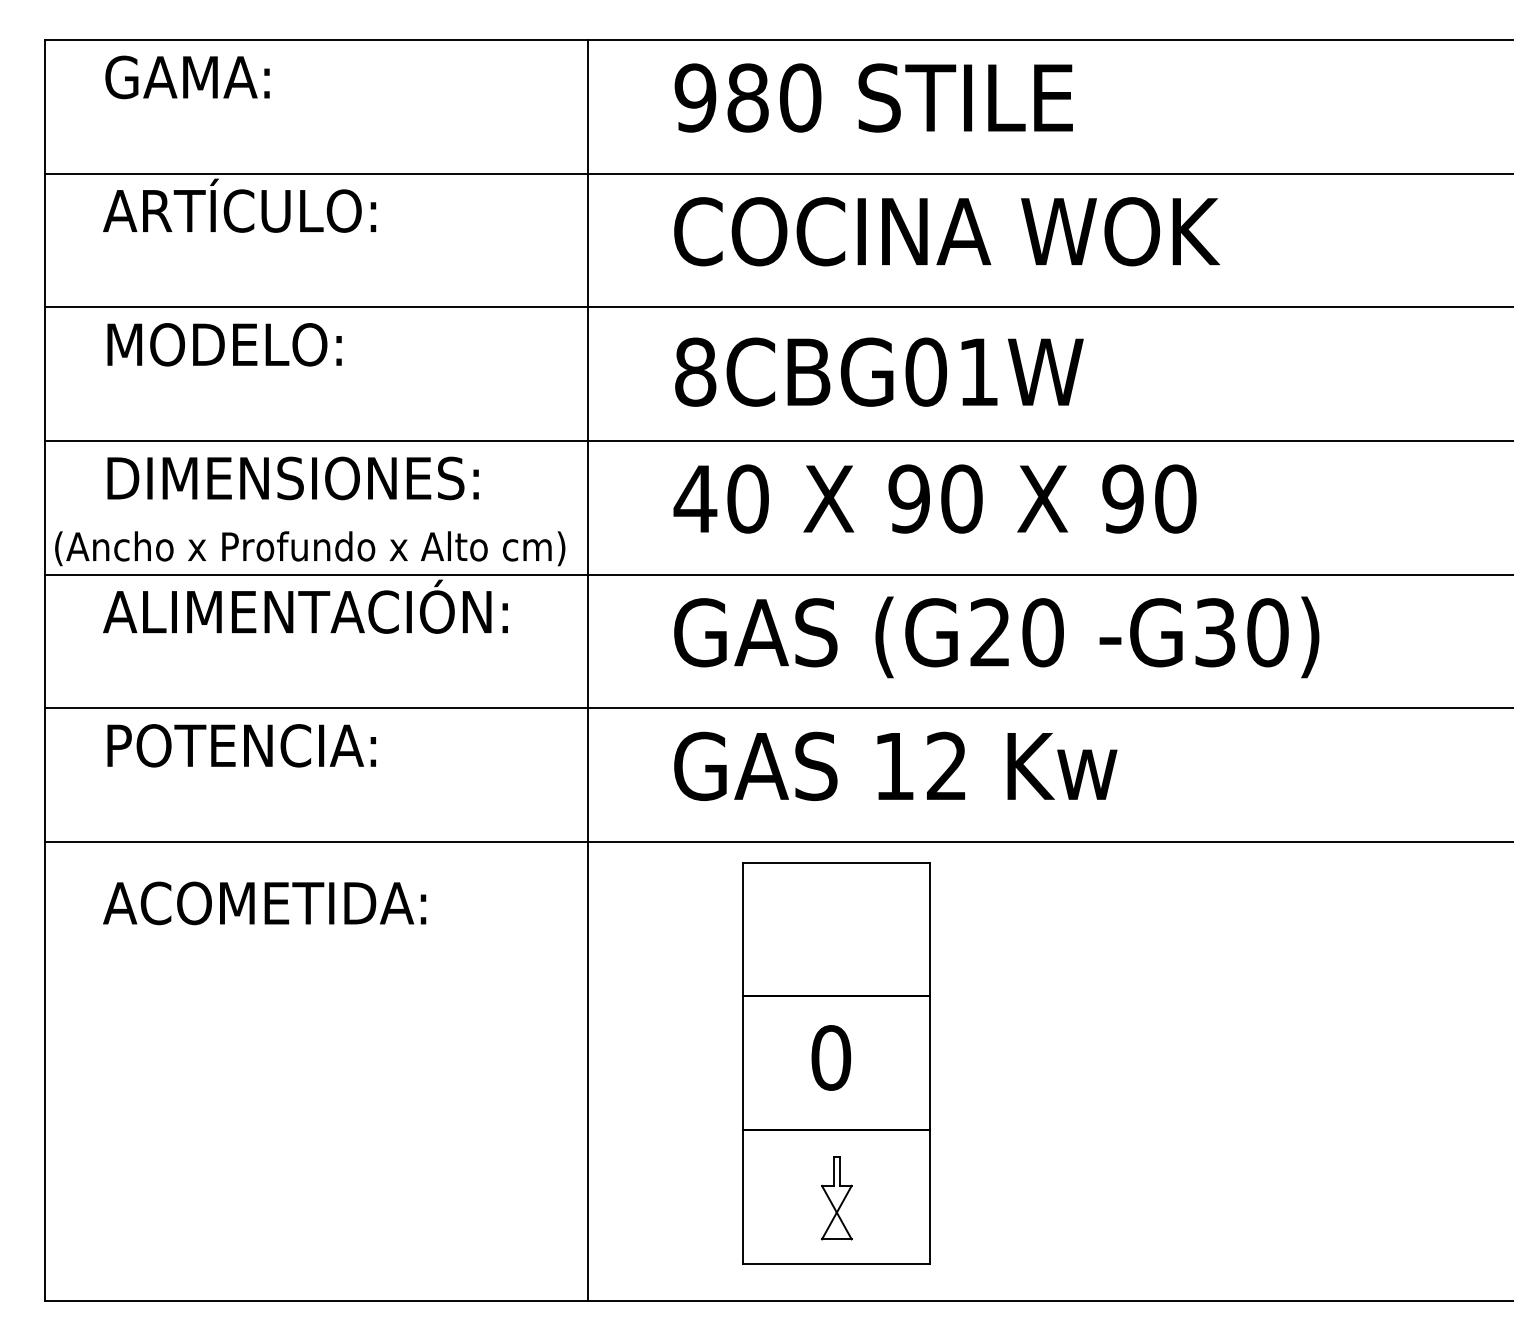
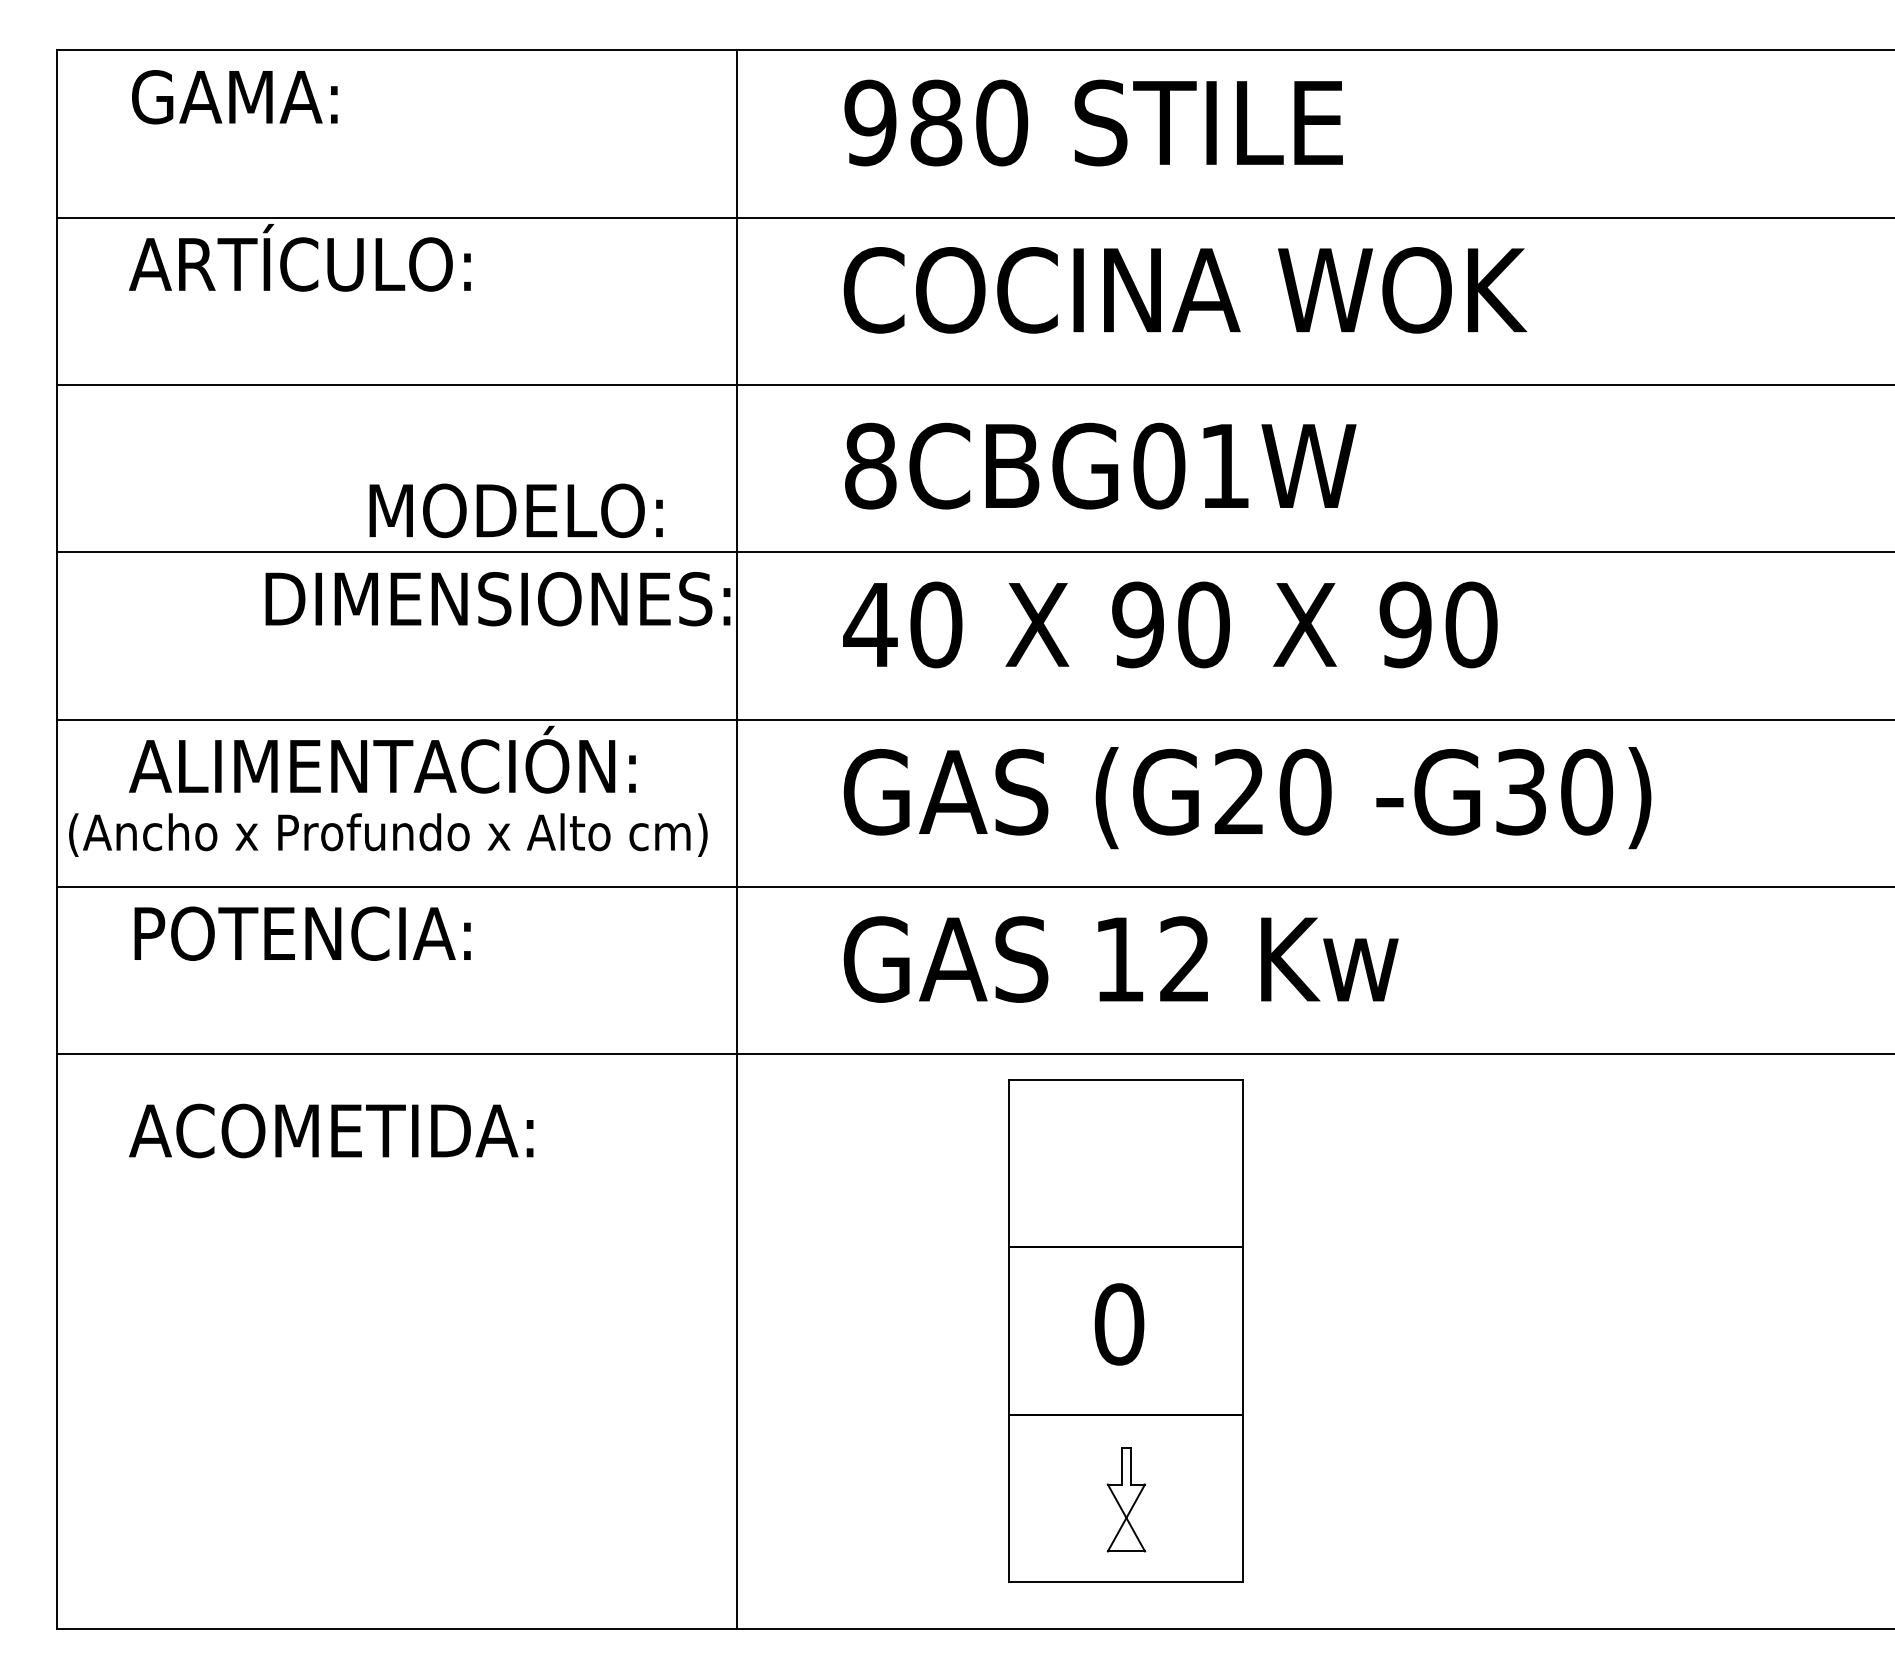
text: (224, 344) -> (515, 510), moved
text: (292, 478) -> (497, 599), moved
text: (310, 548) -> (388, 834), moved
part: (836, 1062) -> (1125, 1330), moved

